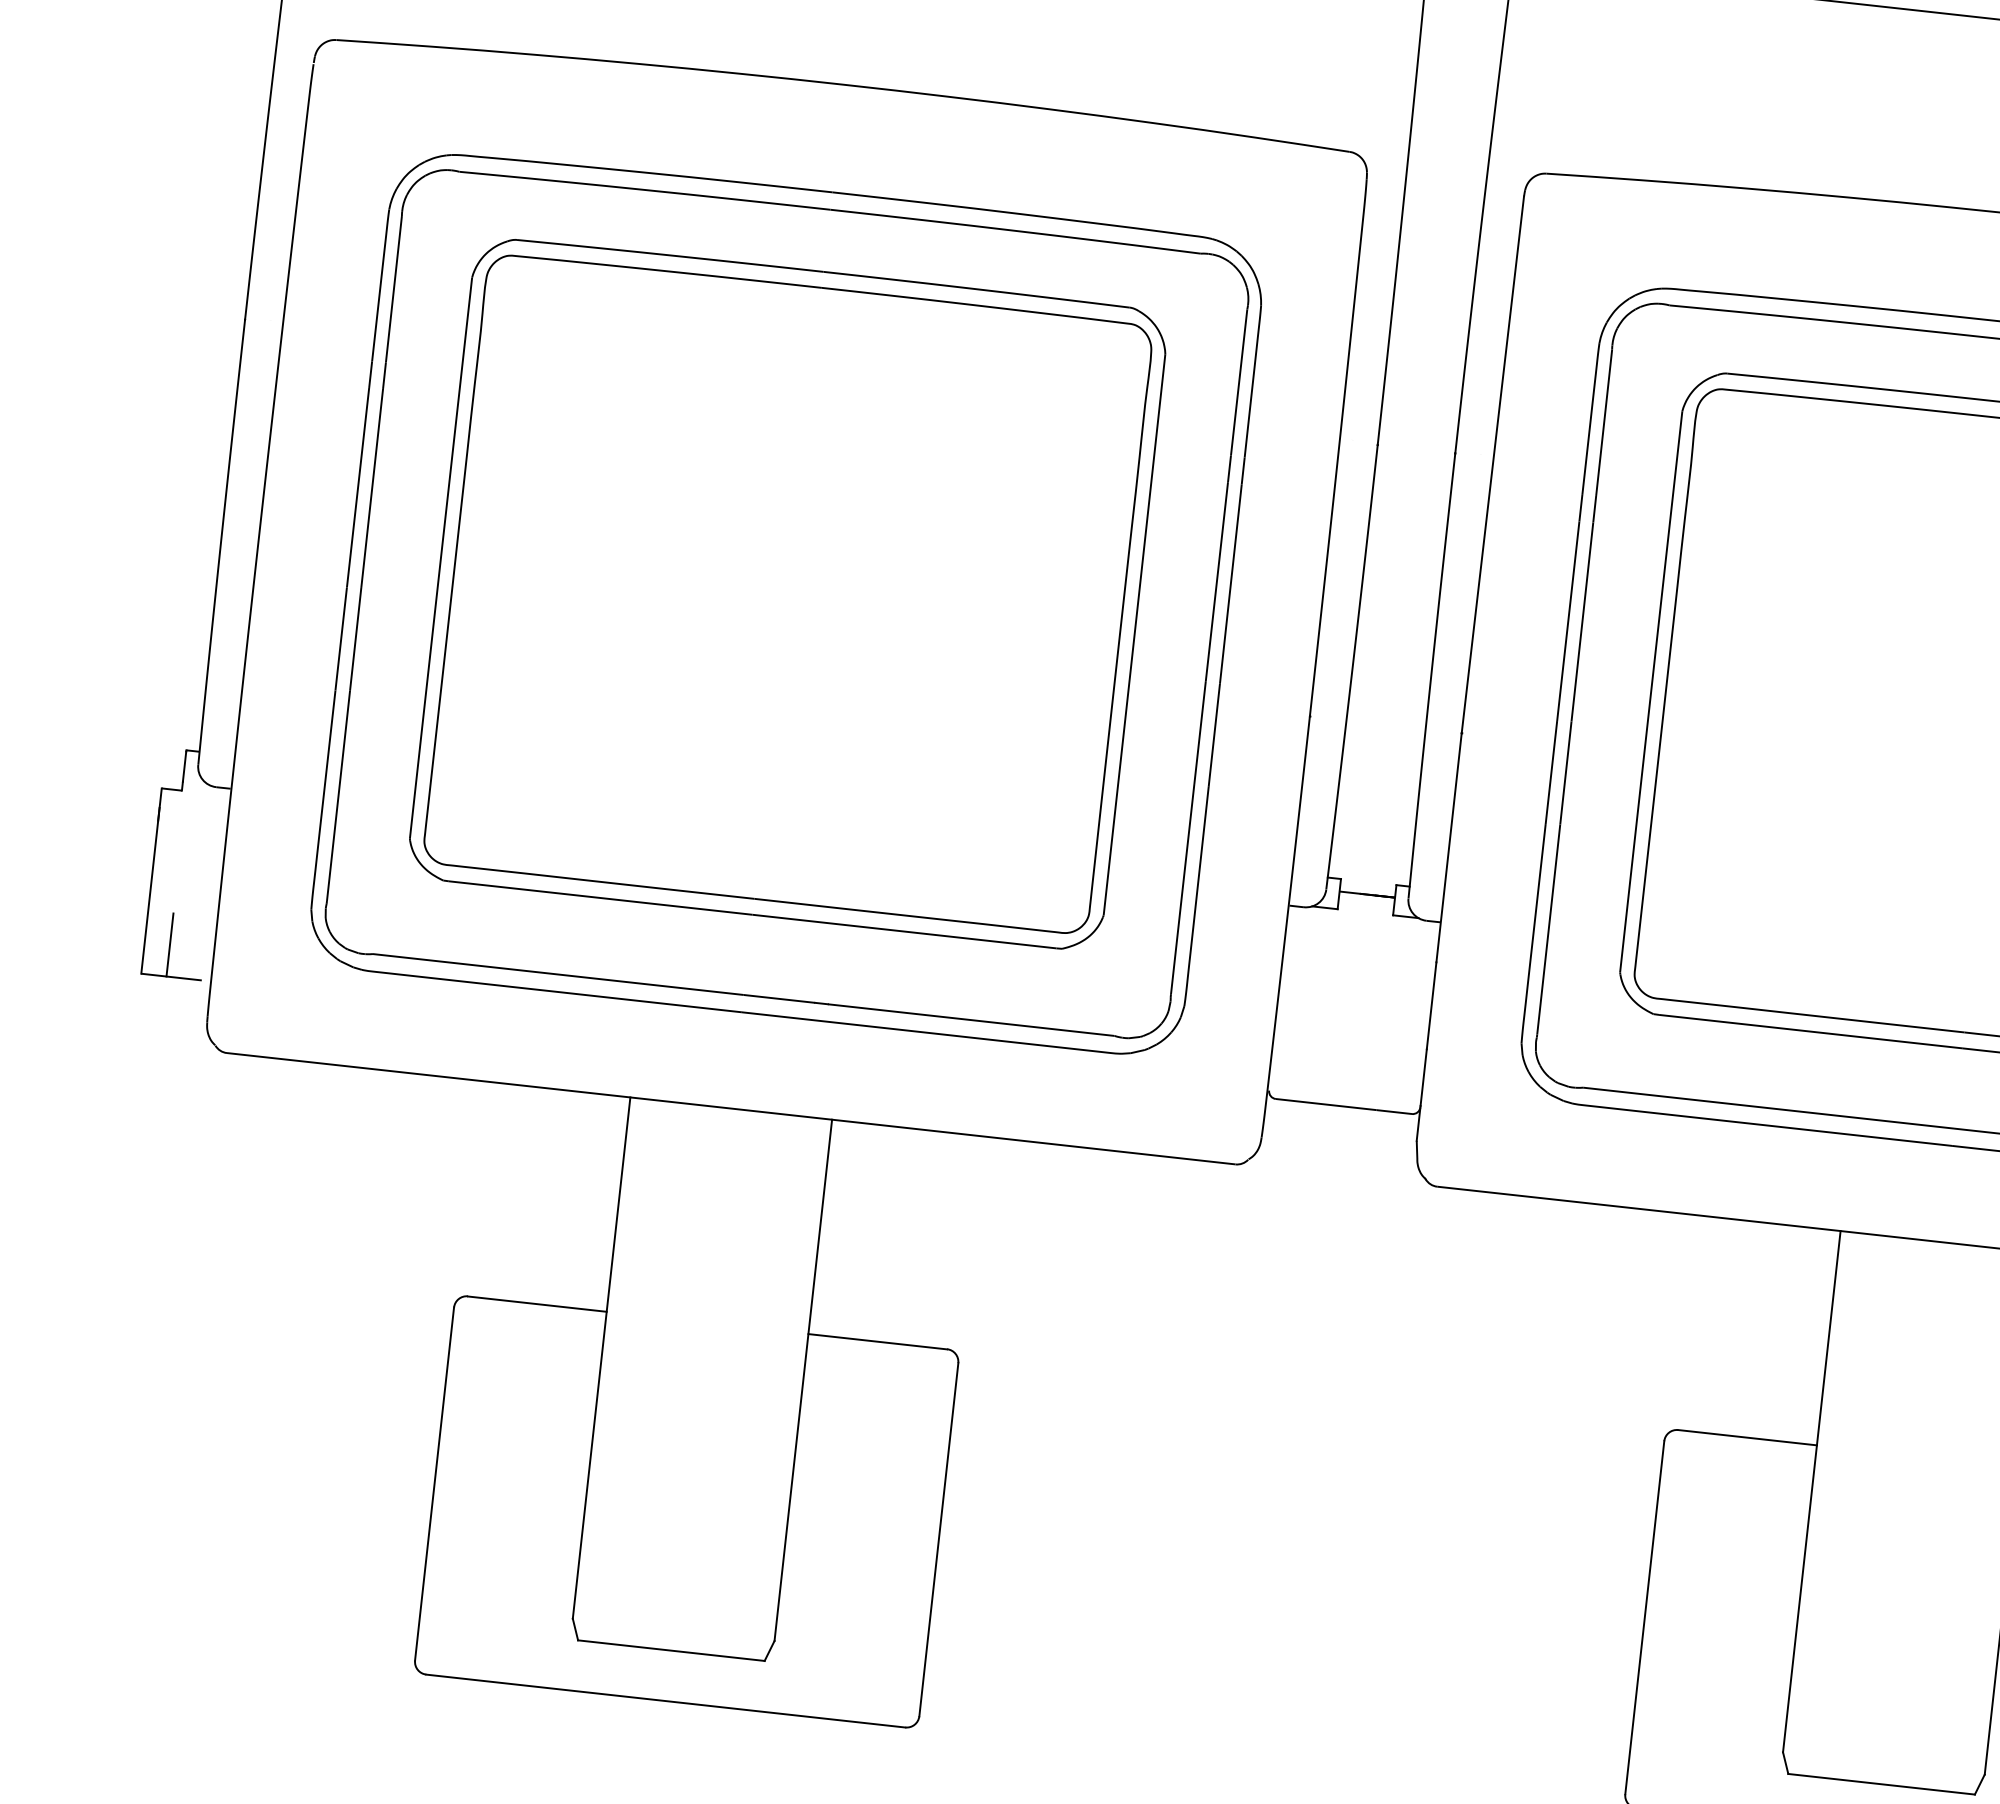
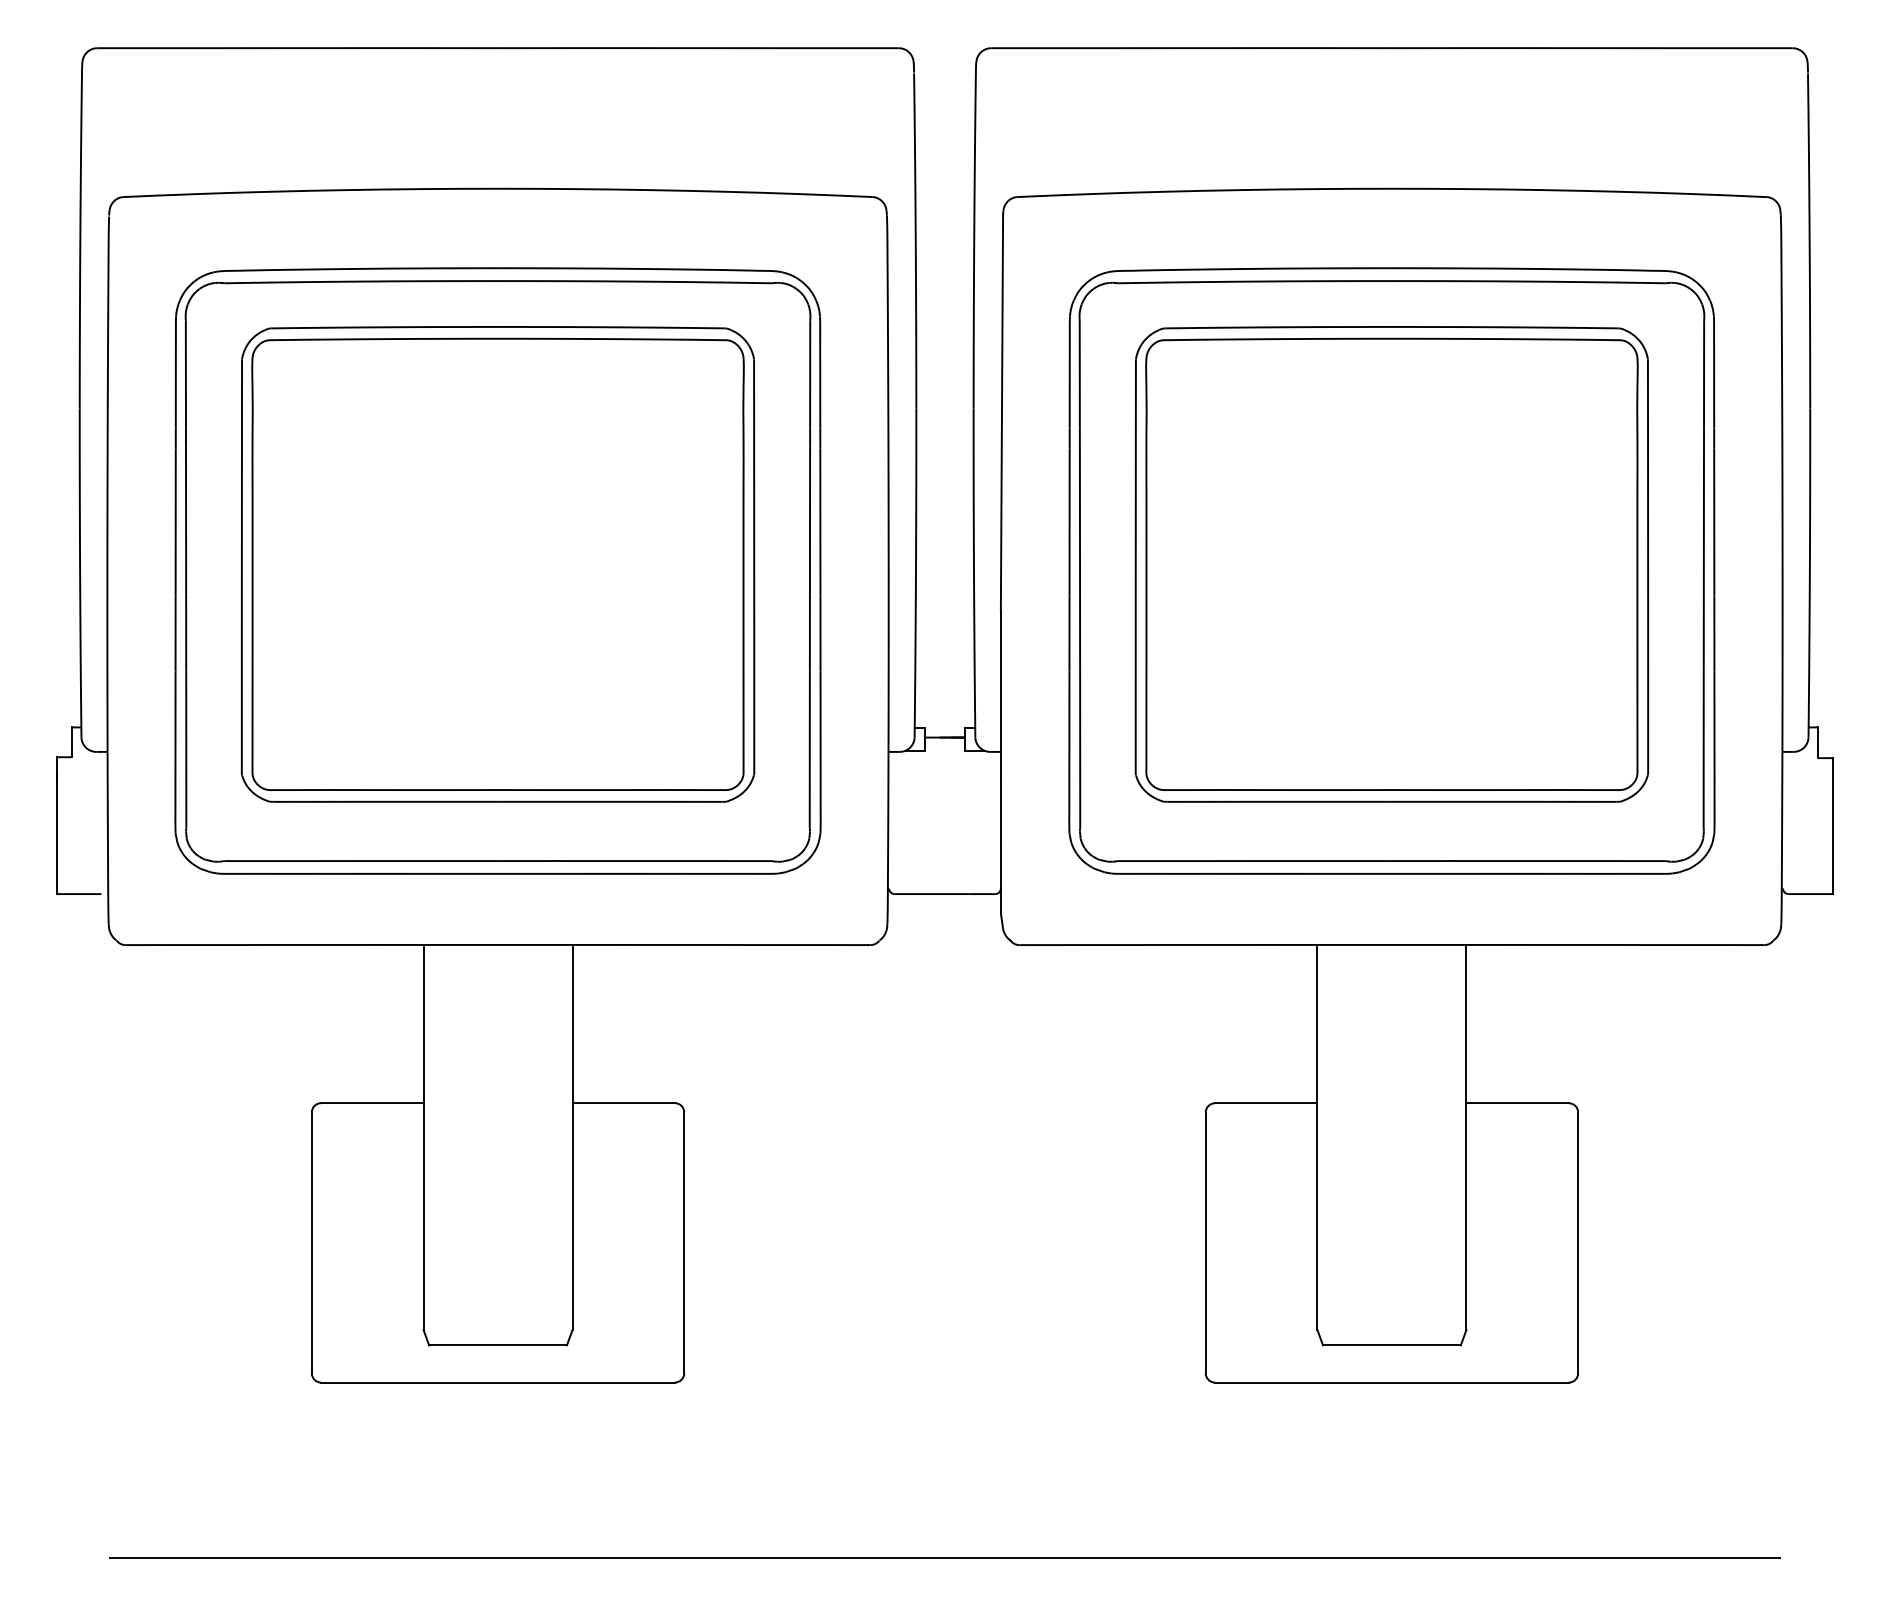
line: (170, 944) -> (75, 870), removed

